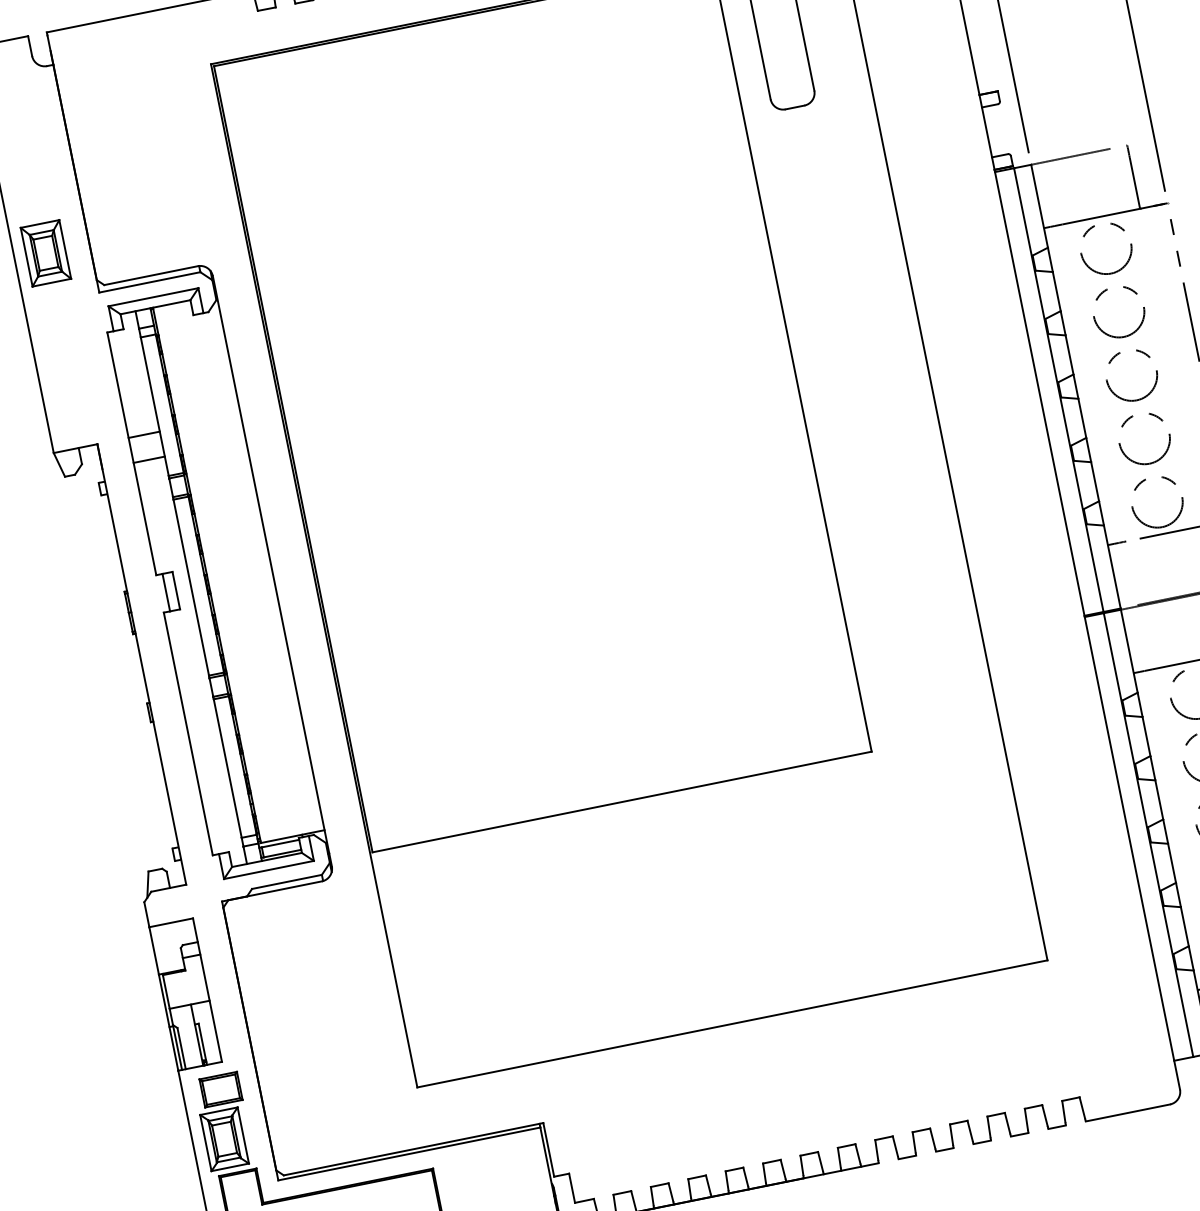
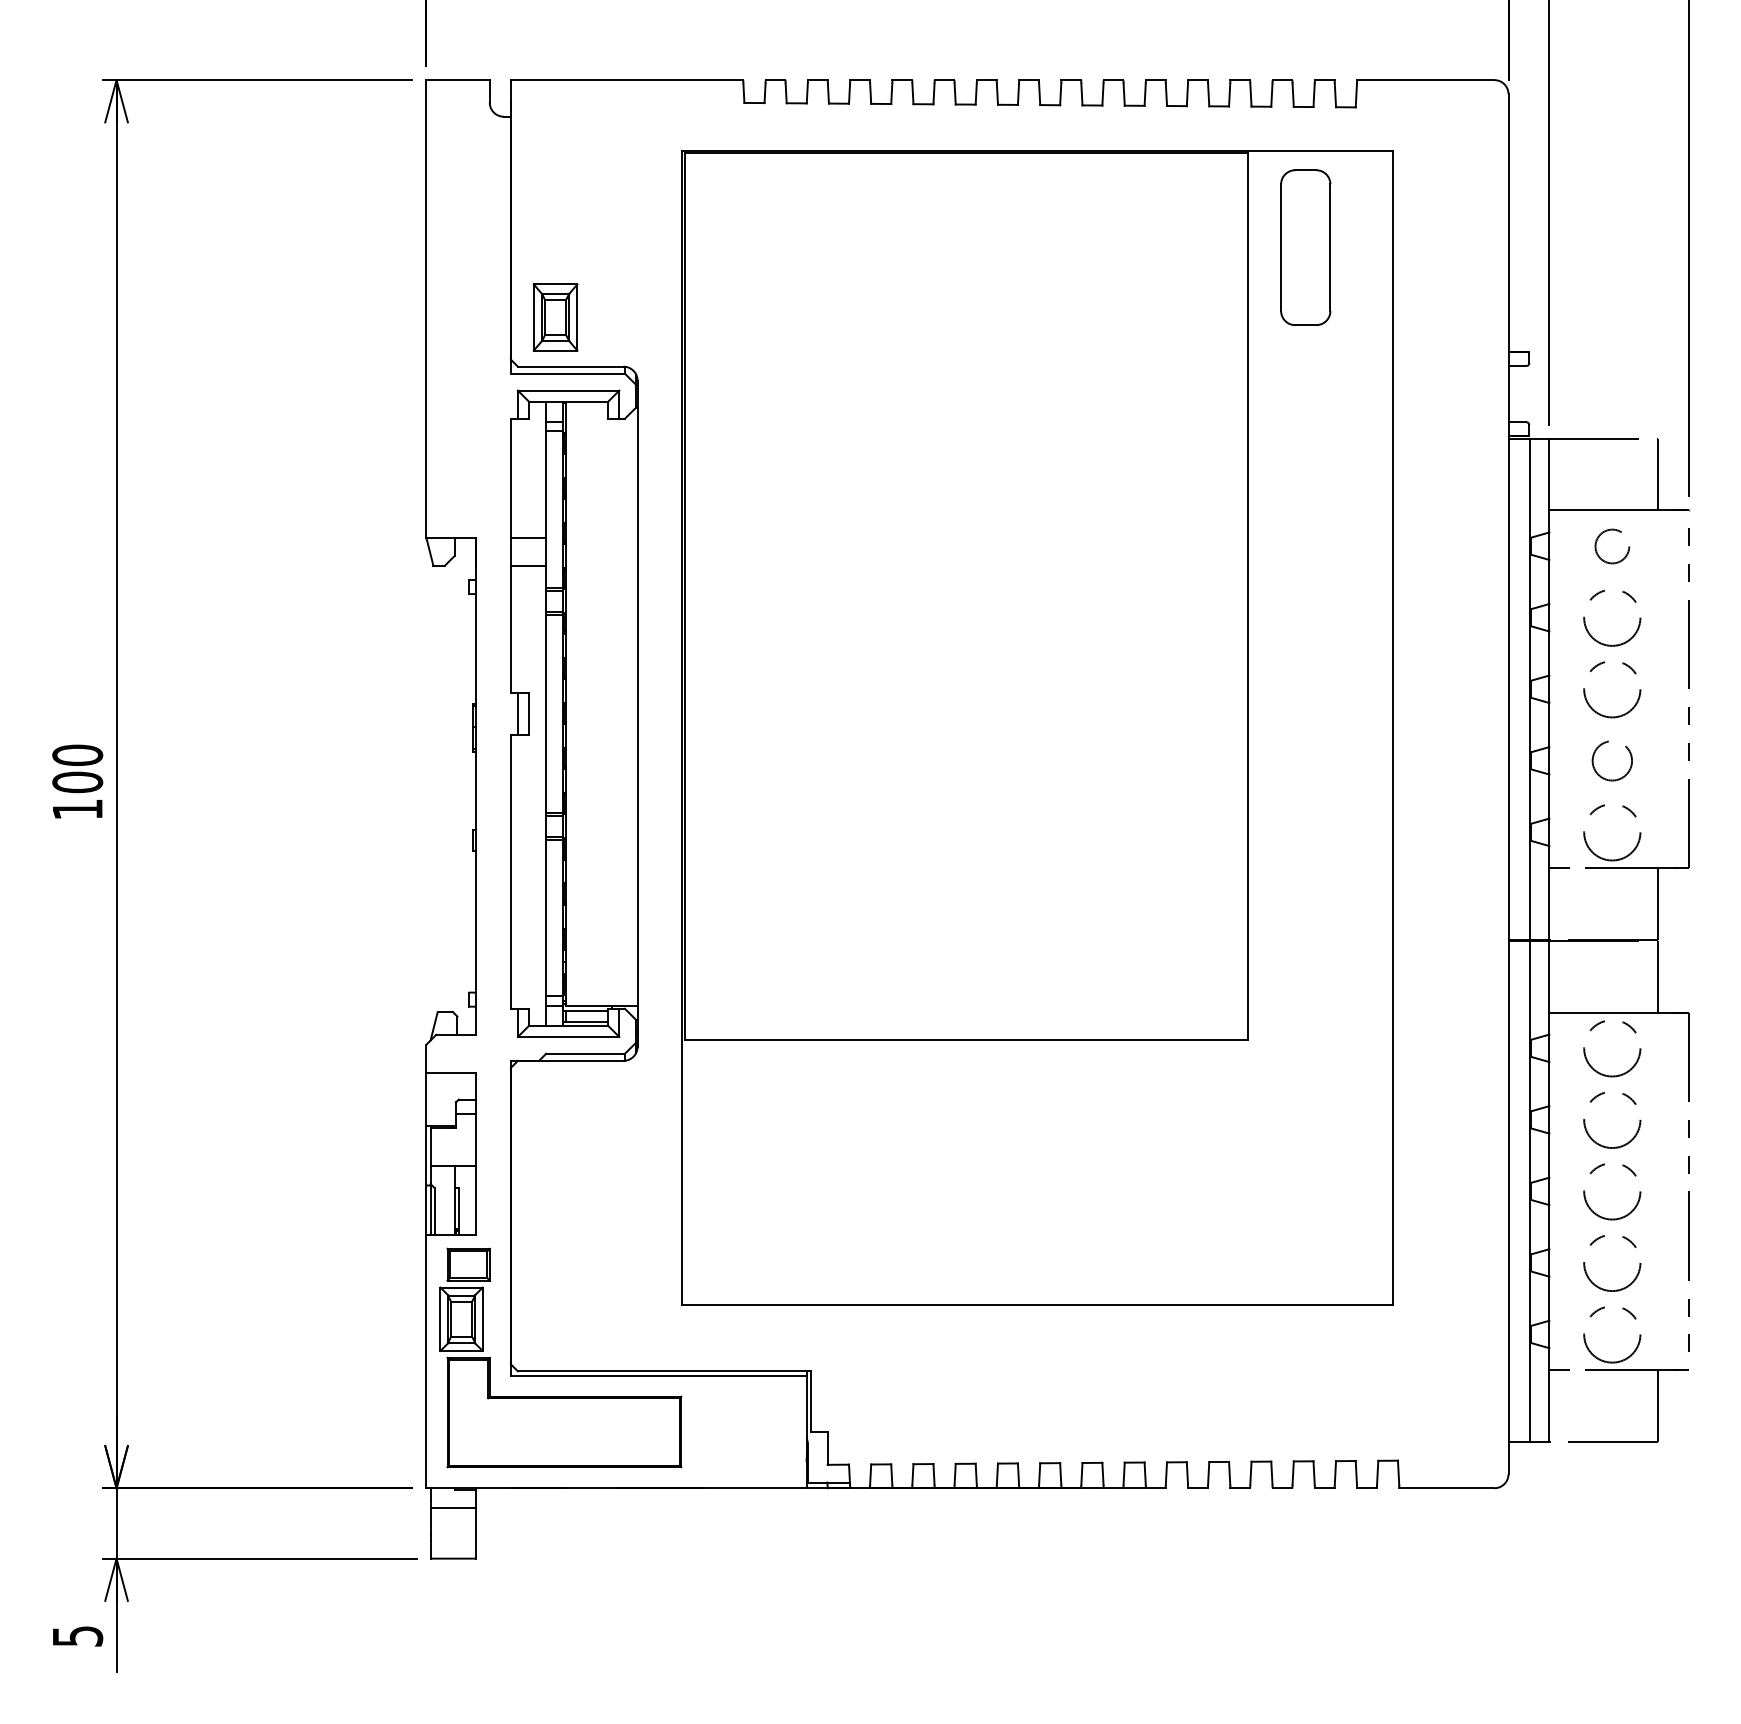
circle: (1106, 248) -> (1612, 546), size x0.6
part: (45, 253) -> (555, 317), moved
circle: (1144, 438) -> (1612, 760), size x0.7

